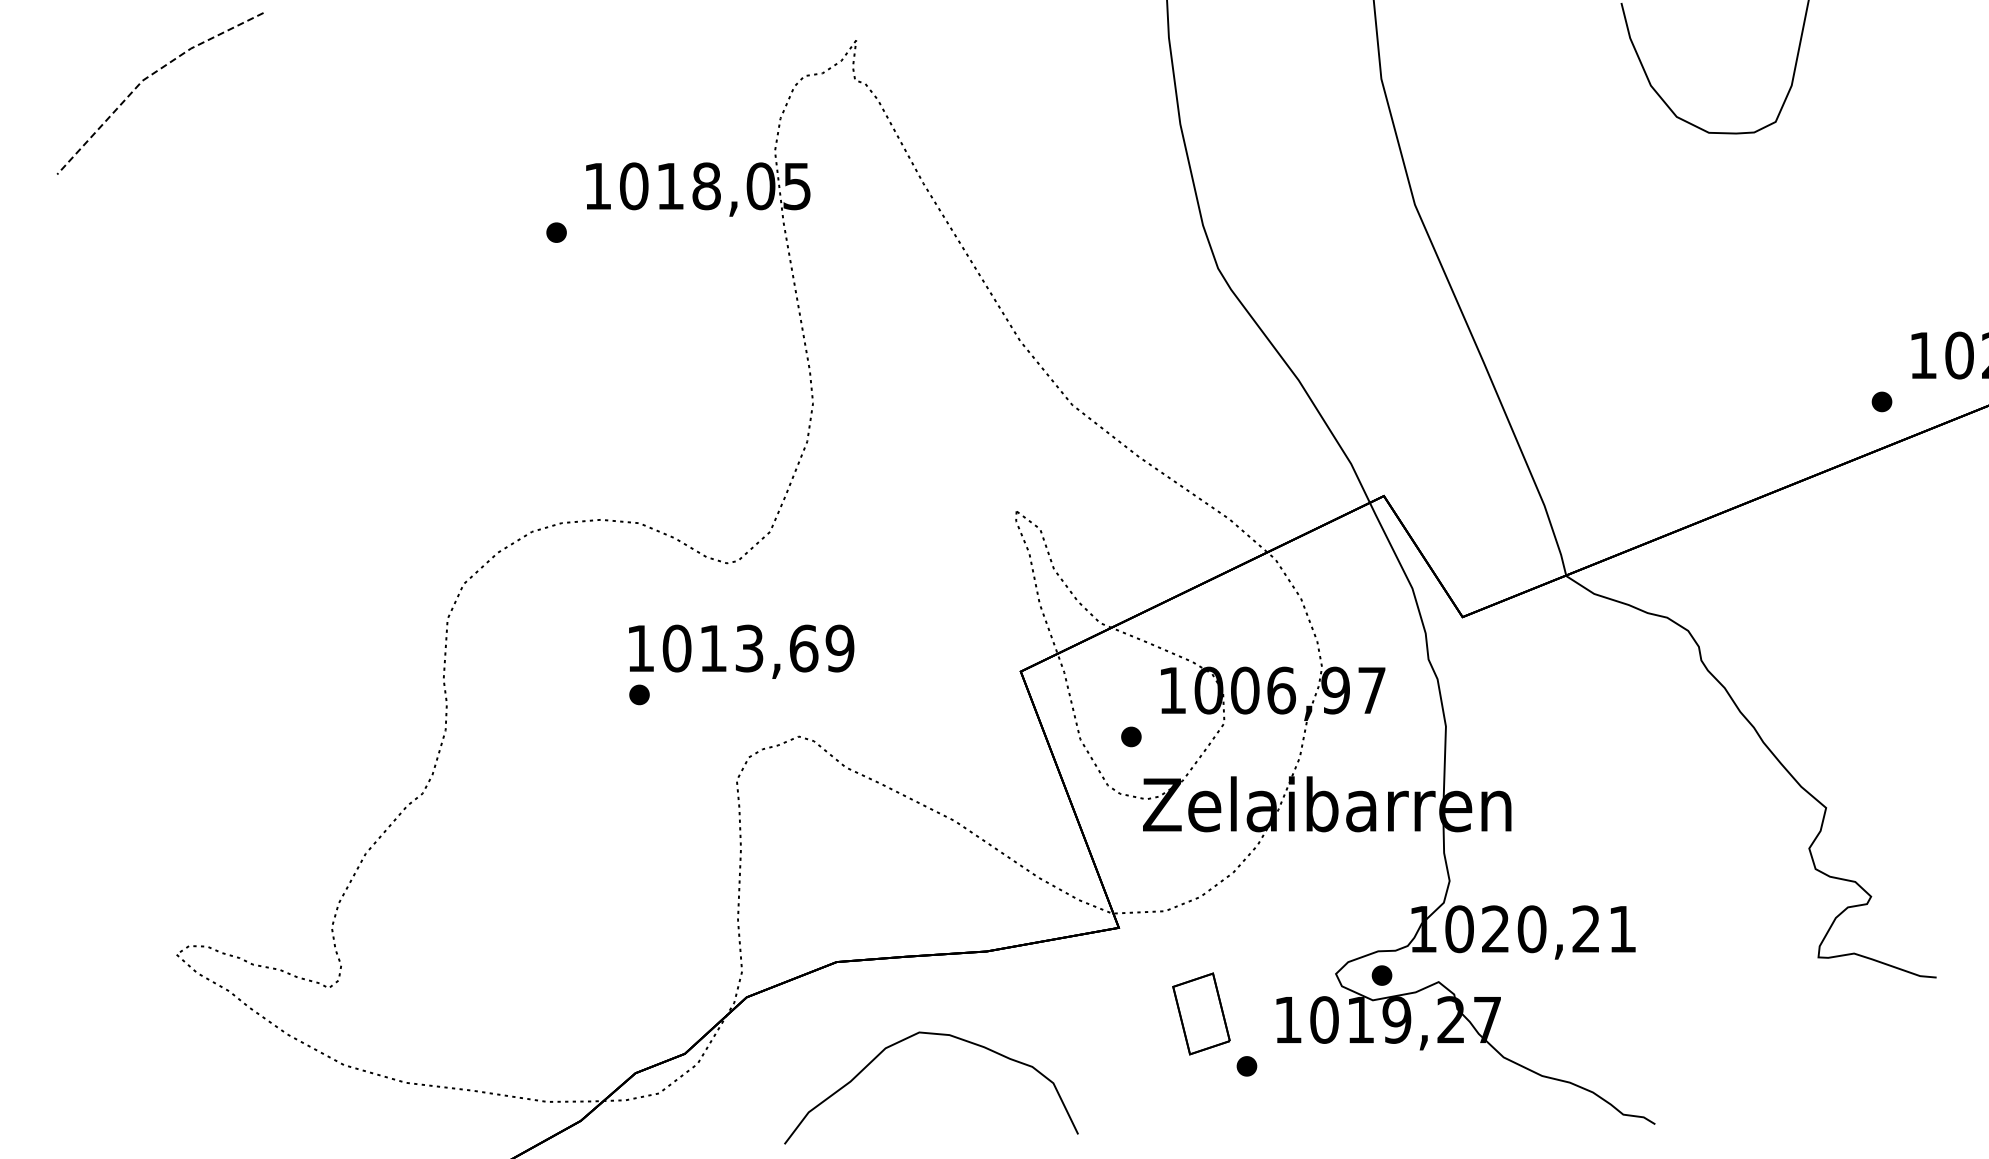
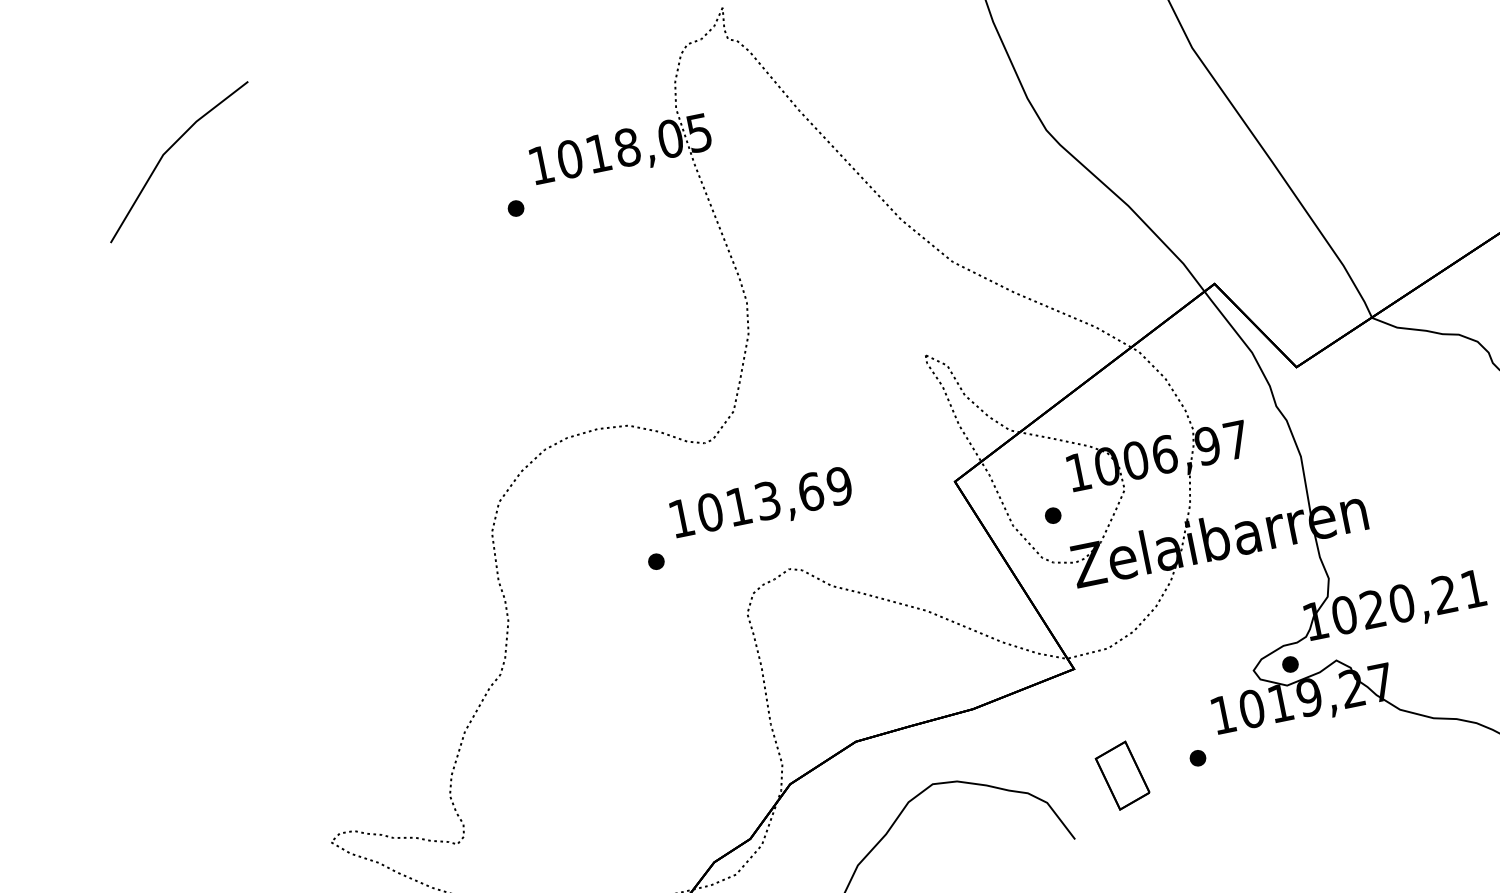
line: (147, 77) -> (166, 151), dashed -> solid
text: (741, 651) -> (761, 504), moved
part: (1201, 1013) -> (1122, 775), moved

